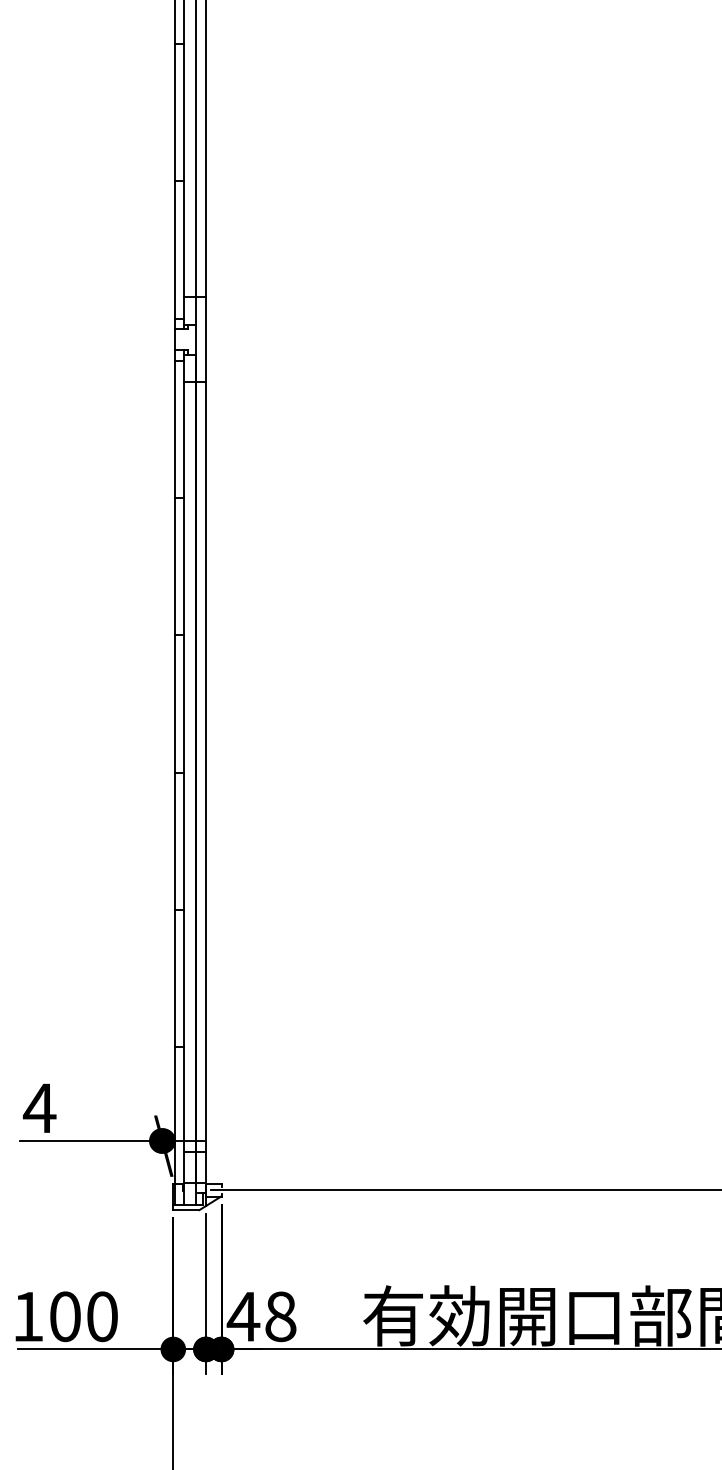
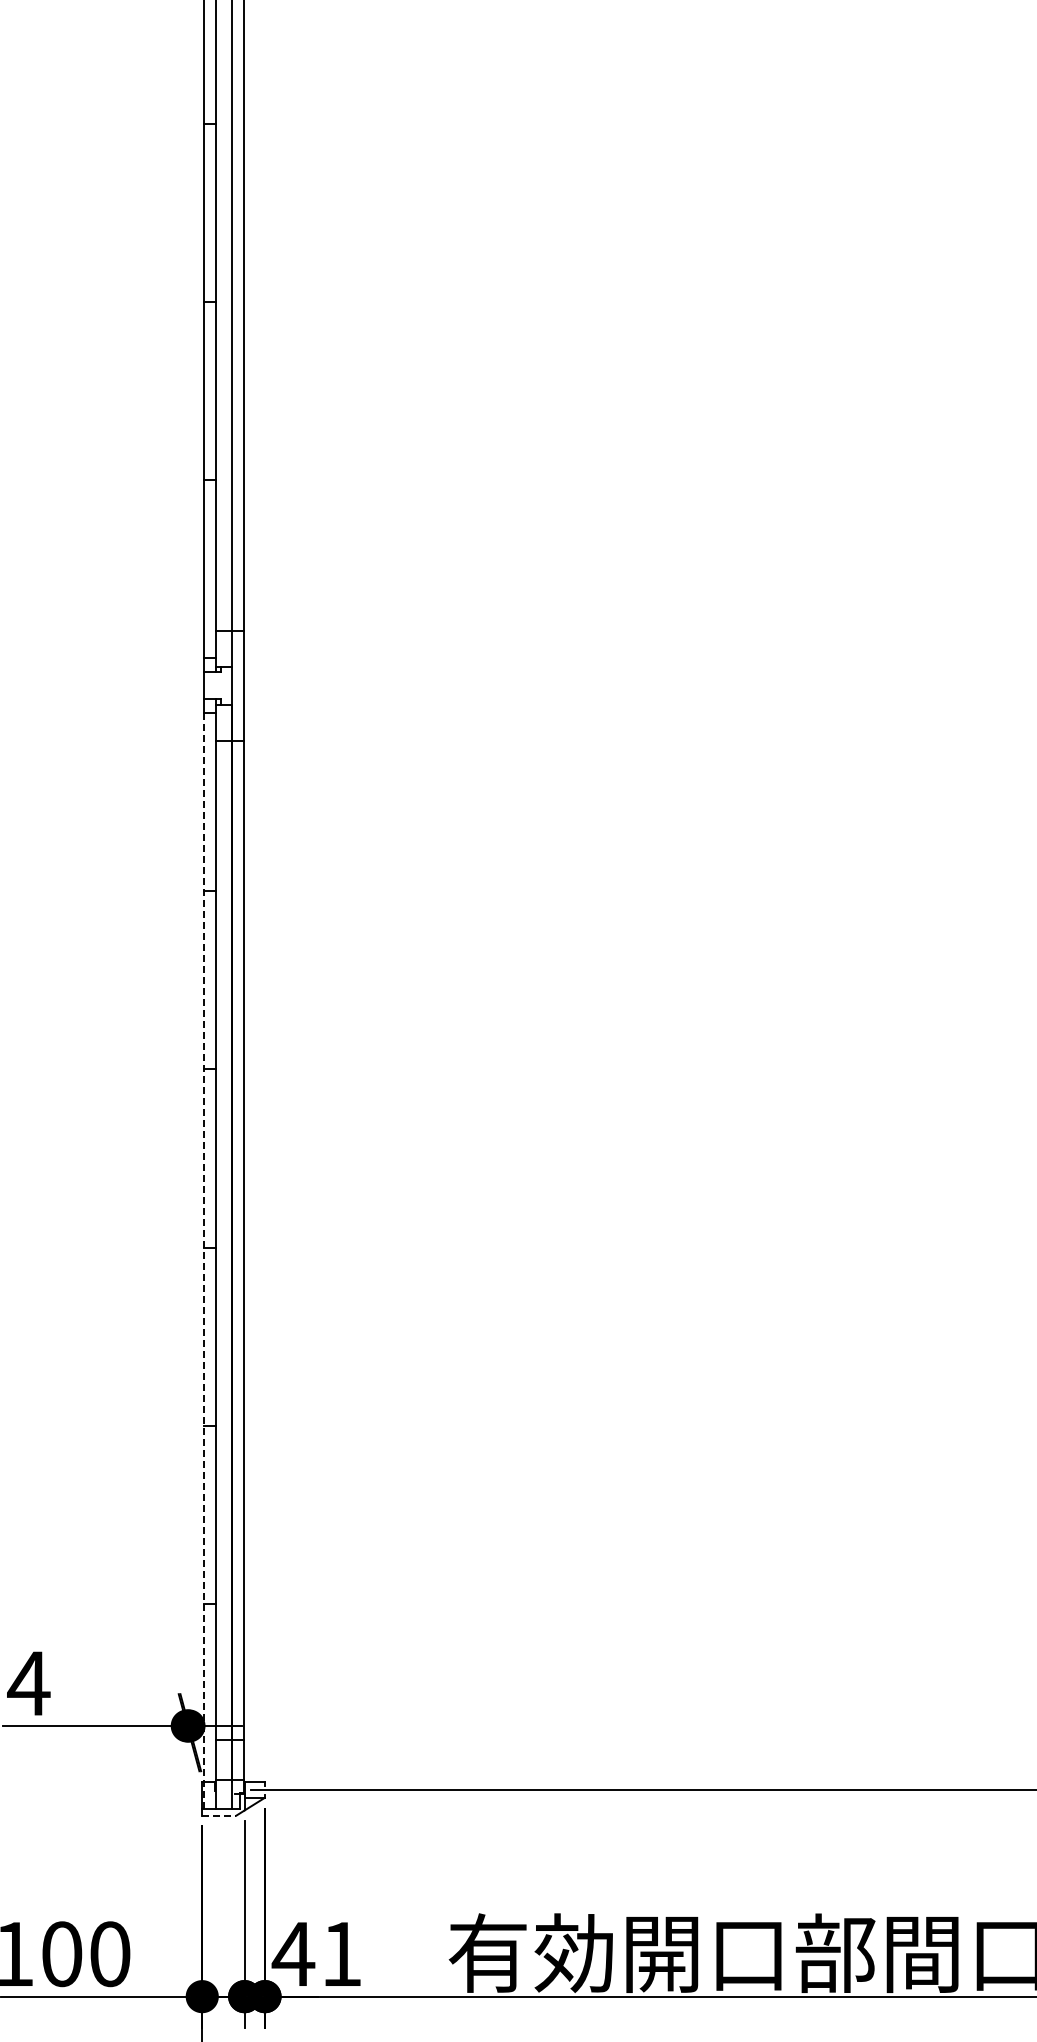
line: (174, 783) -> (203, 1261), solid -> dashed
line: (186, 1209) -> (219, 1815), solid -> dashed
text: (281, 1316) -> (342, 1954), 48 -> 41

